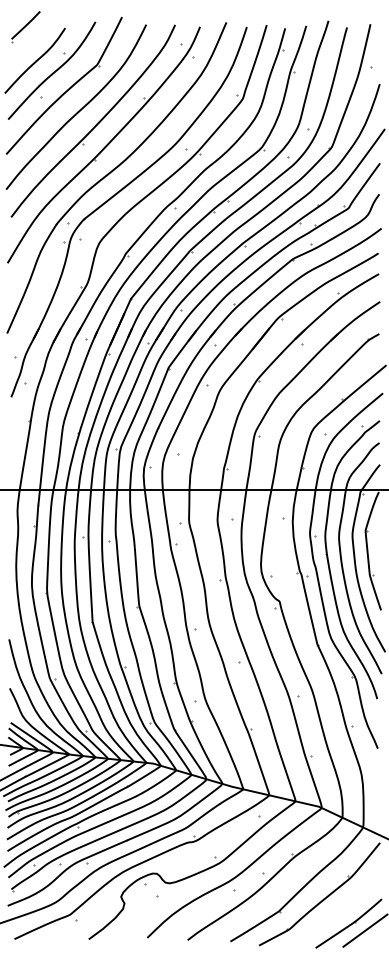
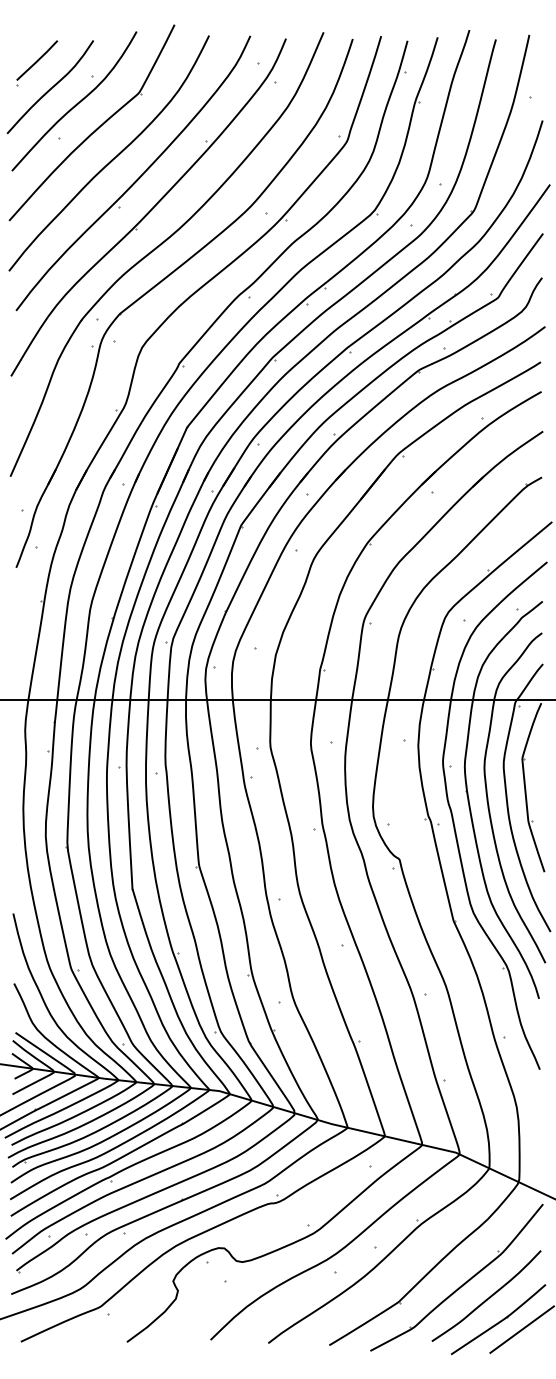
part: (26, 27) -> (37, 63), moved
curve: (341, 908) -> (488, 1297), added

